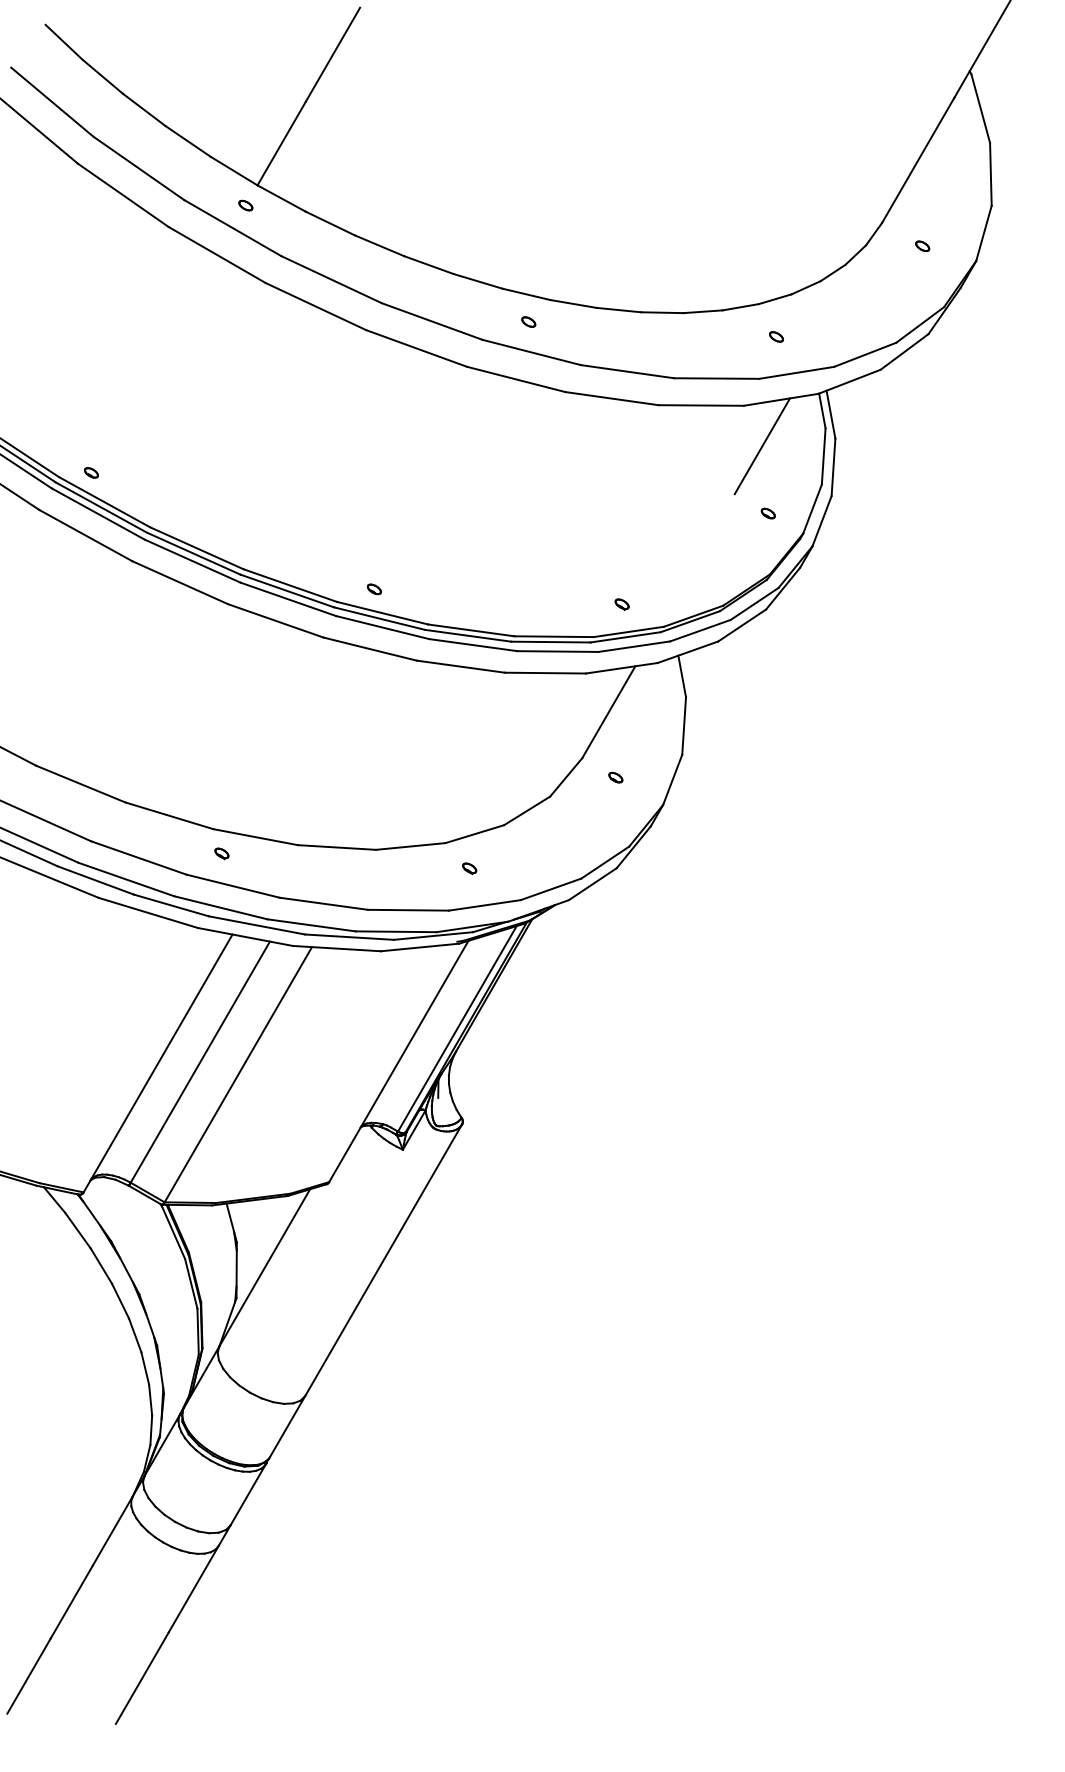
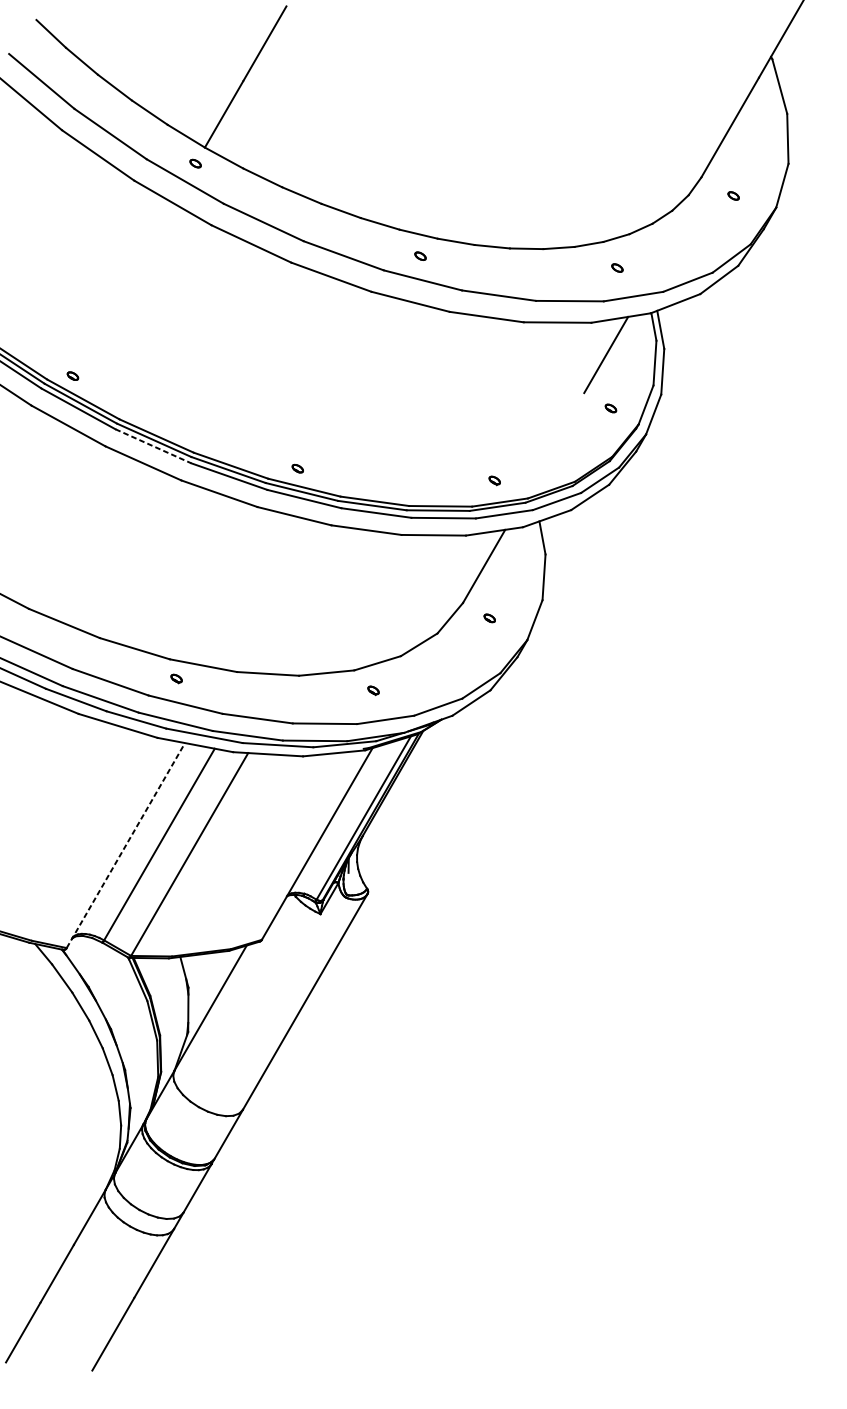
line: (193, 561) -> (154, 446), solid -> dashed
line: (158, 1063) -> (126, 845), solid -> dashed

